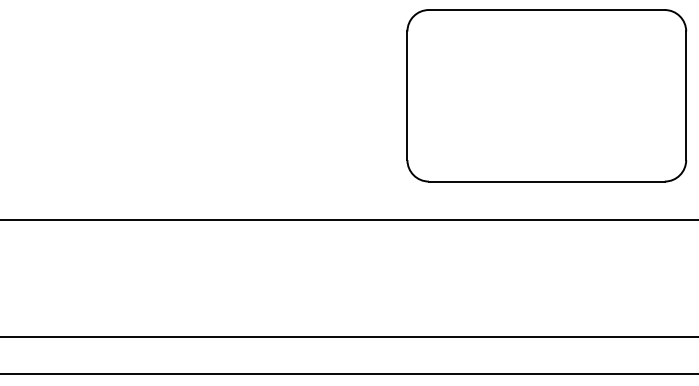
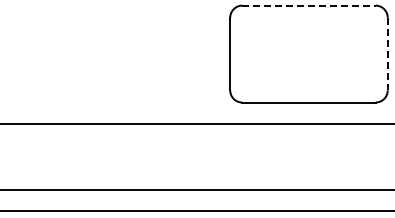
line: (545, 9) -> (308, 5), solid -> dashed
line: (685, 96) -> (387, 54), solid -> dashed

